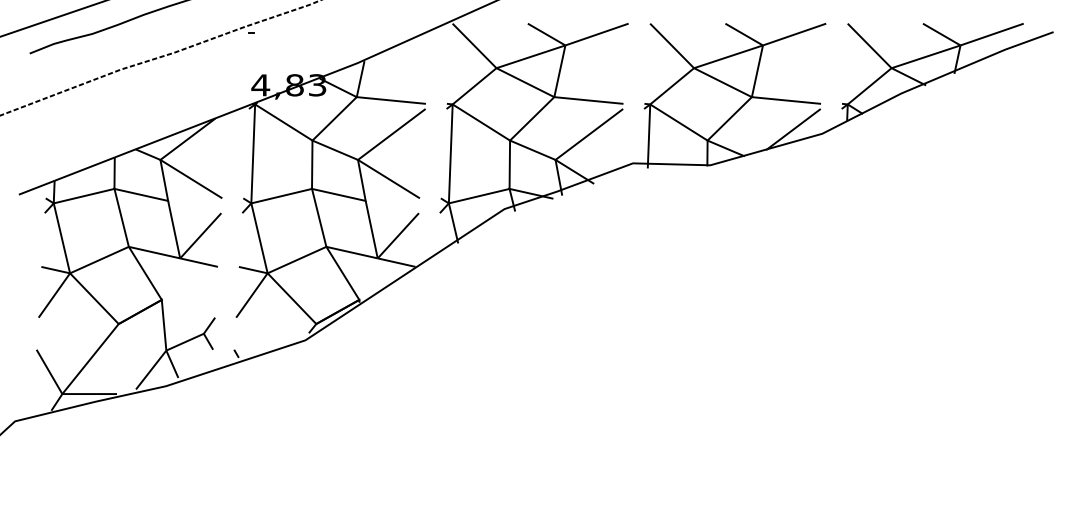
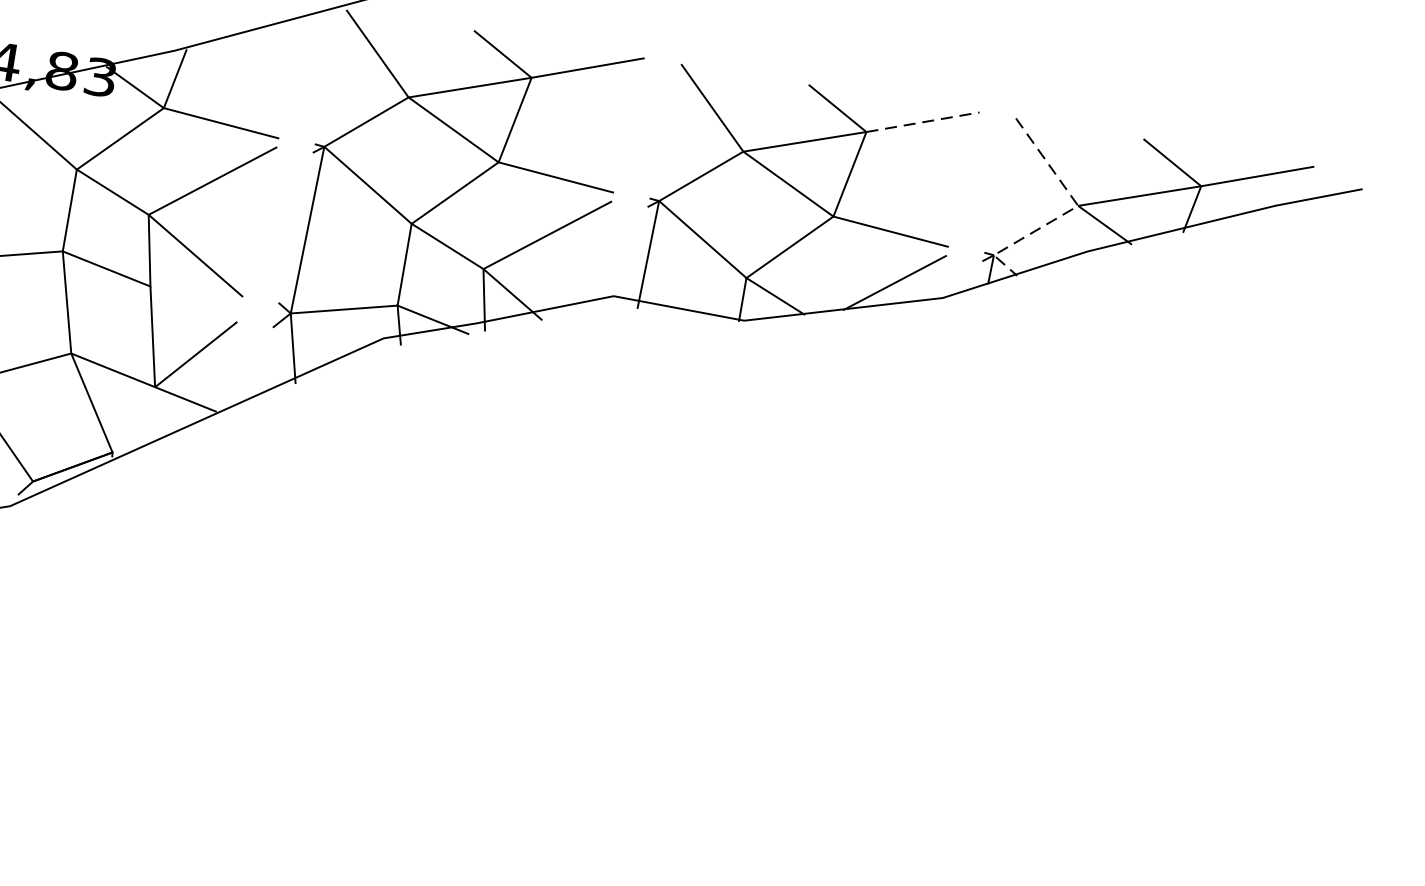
line: (795, 34) -> (924, 122), solid -> dashed
line: (887, 72) -> (1070, 212), solid -> dashed

